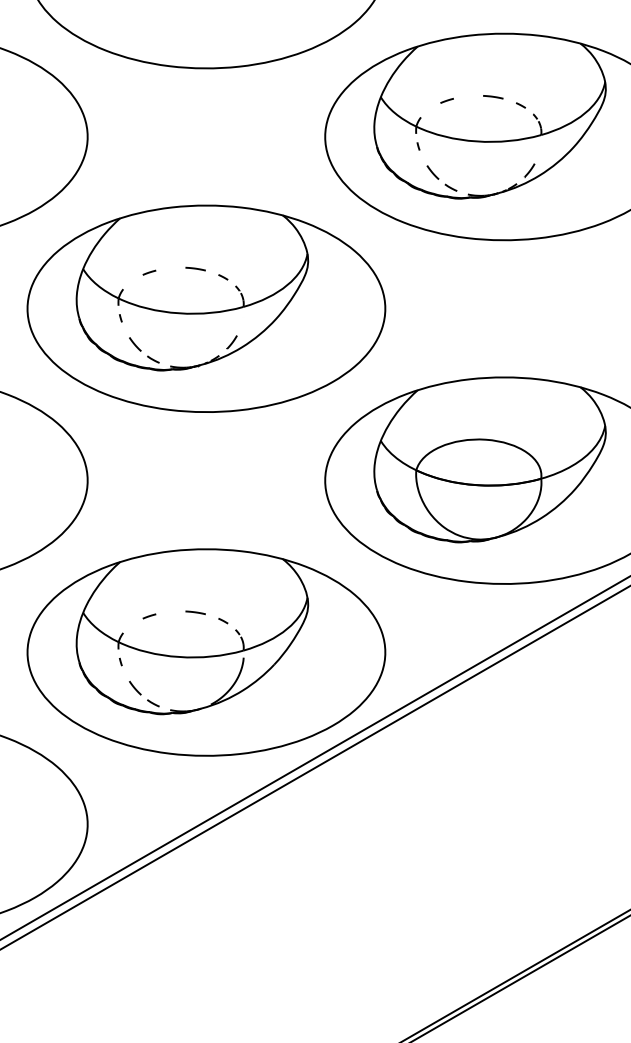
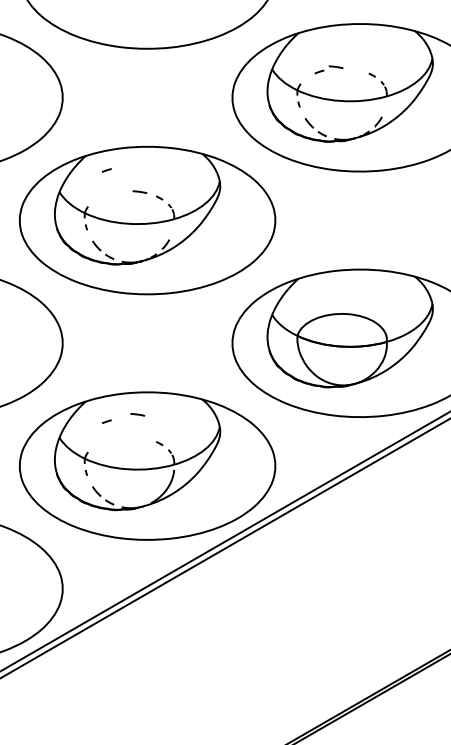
line: (493, 97) -> (336, 67), moved
line: (149, 272) -> (106, 170), moved
line: (195, 612) -> (137, 414), moved
line: (149, 616) -> (106, 421), moved

